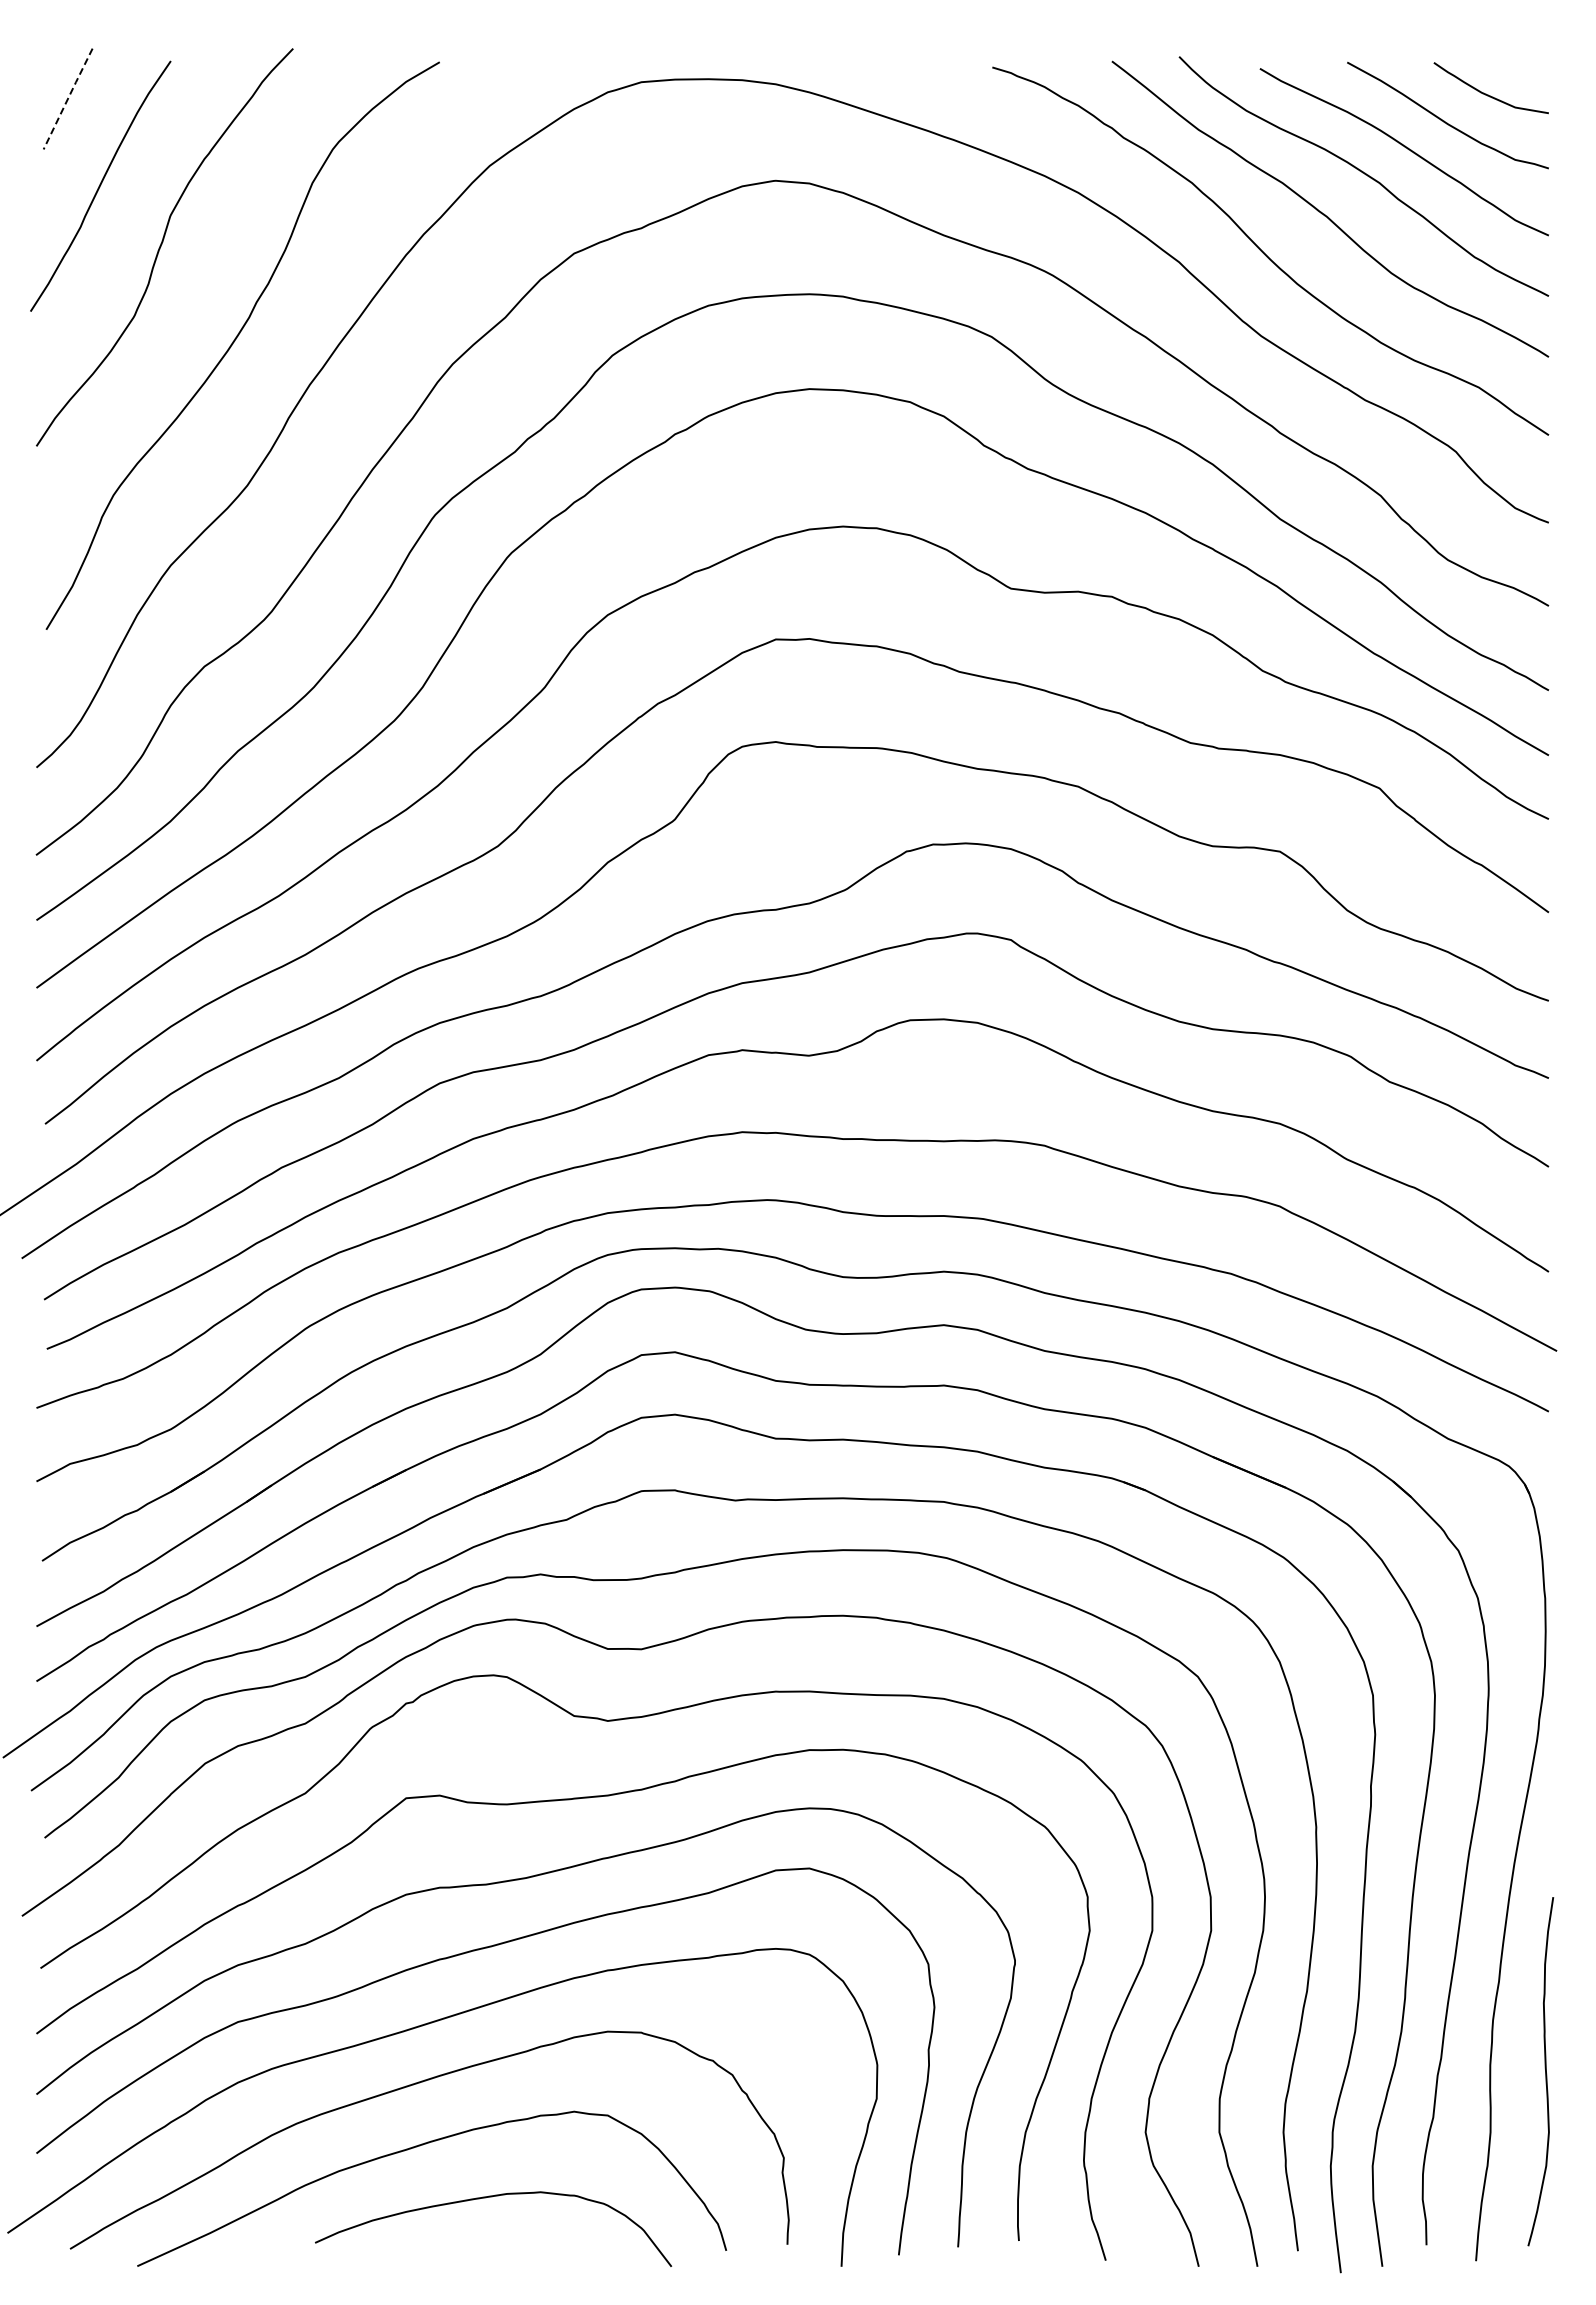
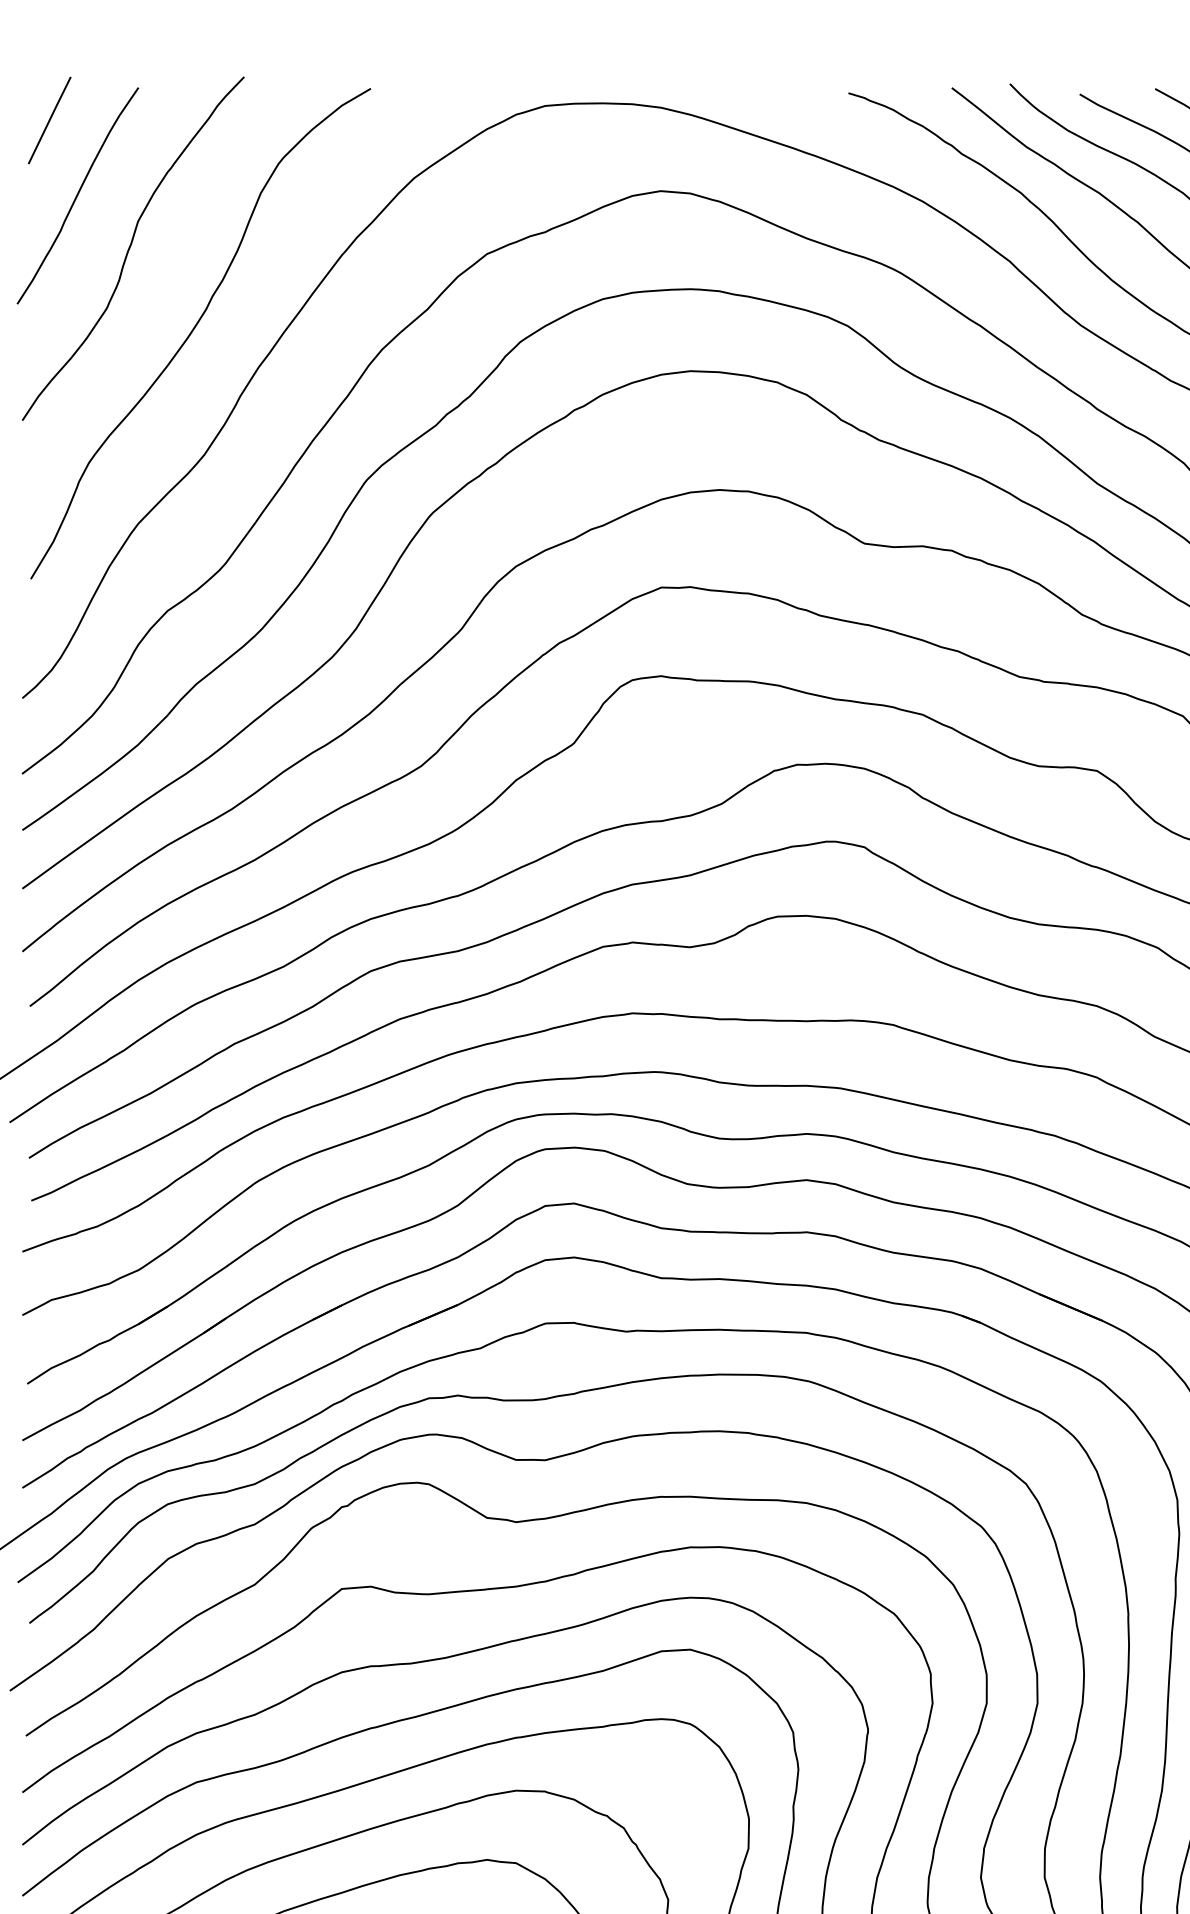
line: (68, 98) -> (50, 120), dashed -> solid

